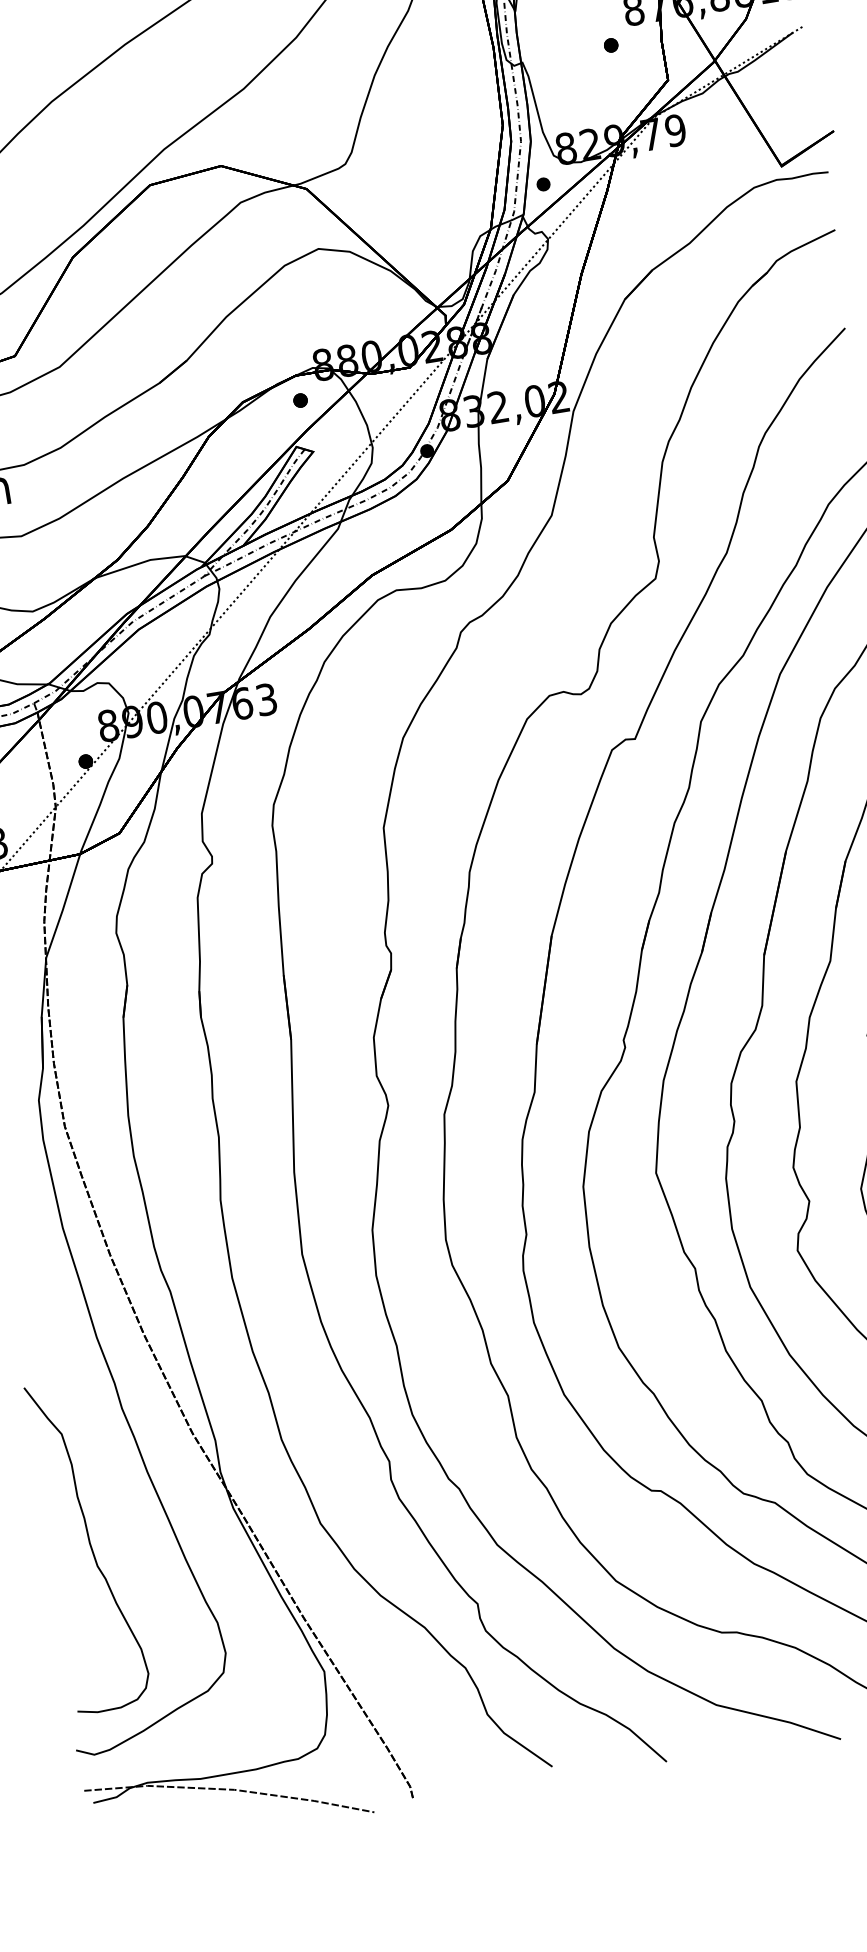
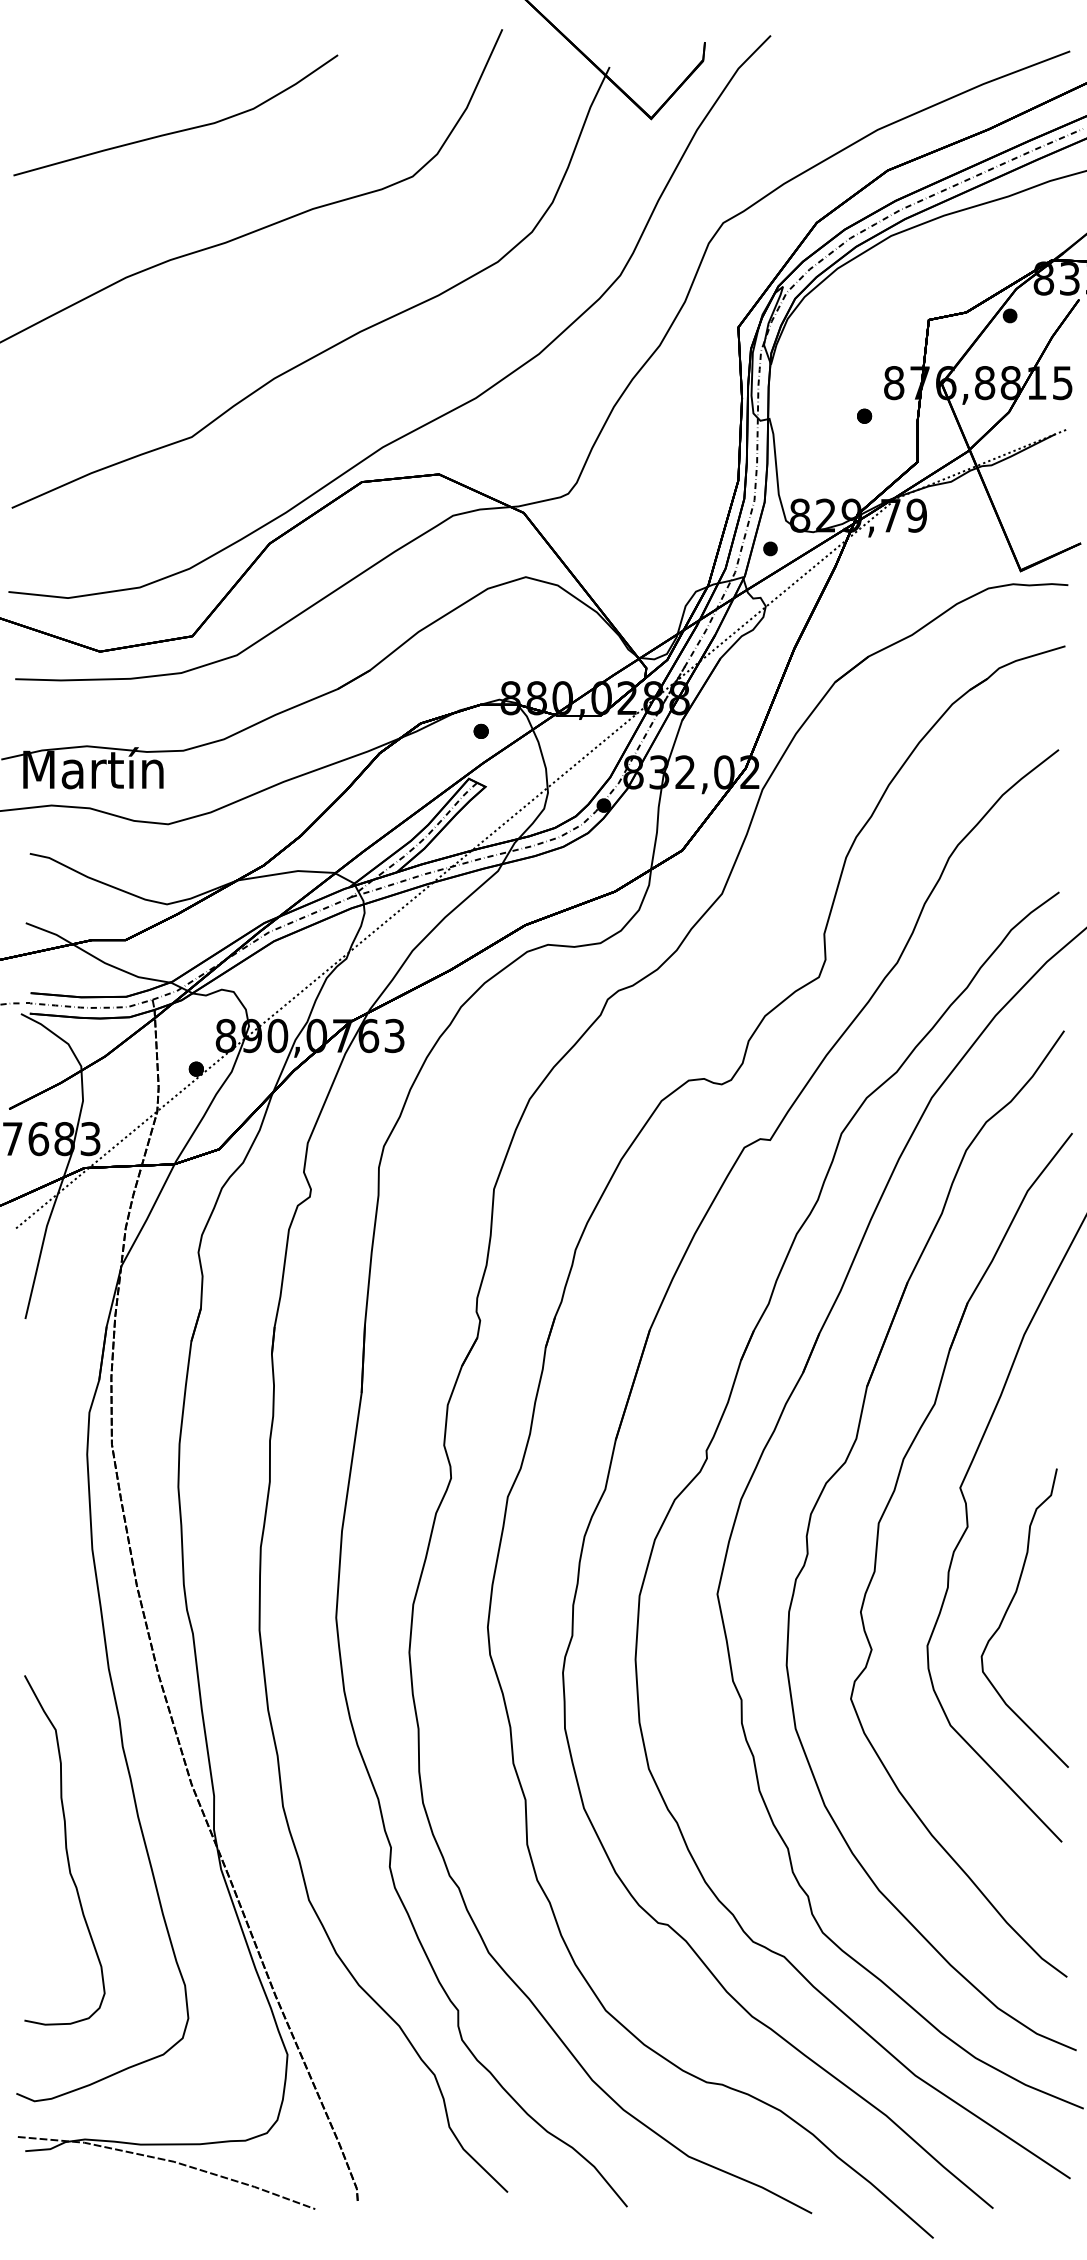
curve: (89, 1545) -> (65, 1850), moved

